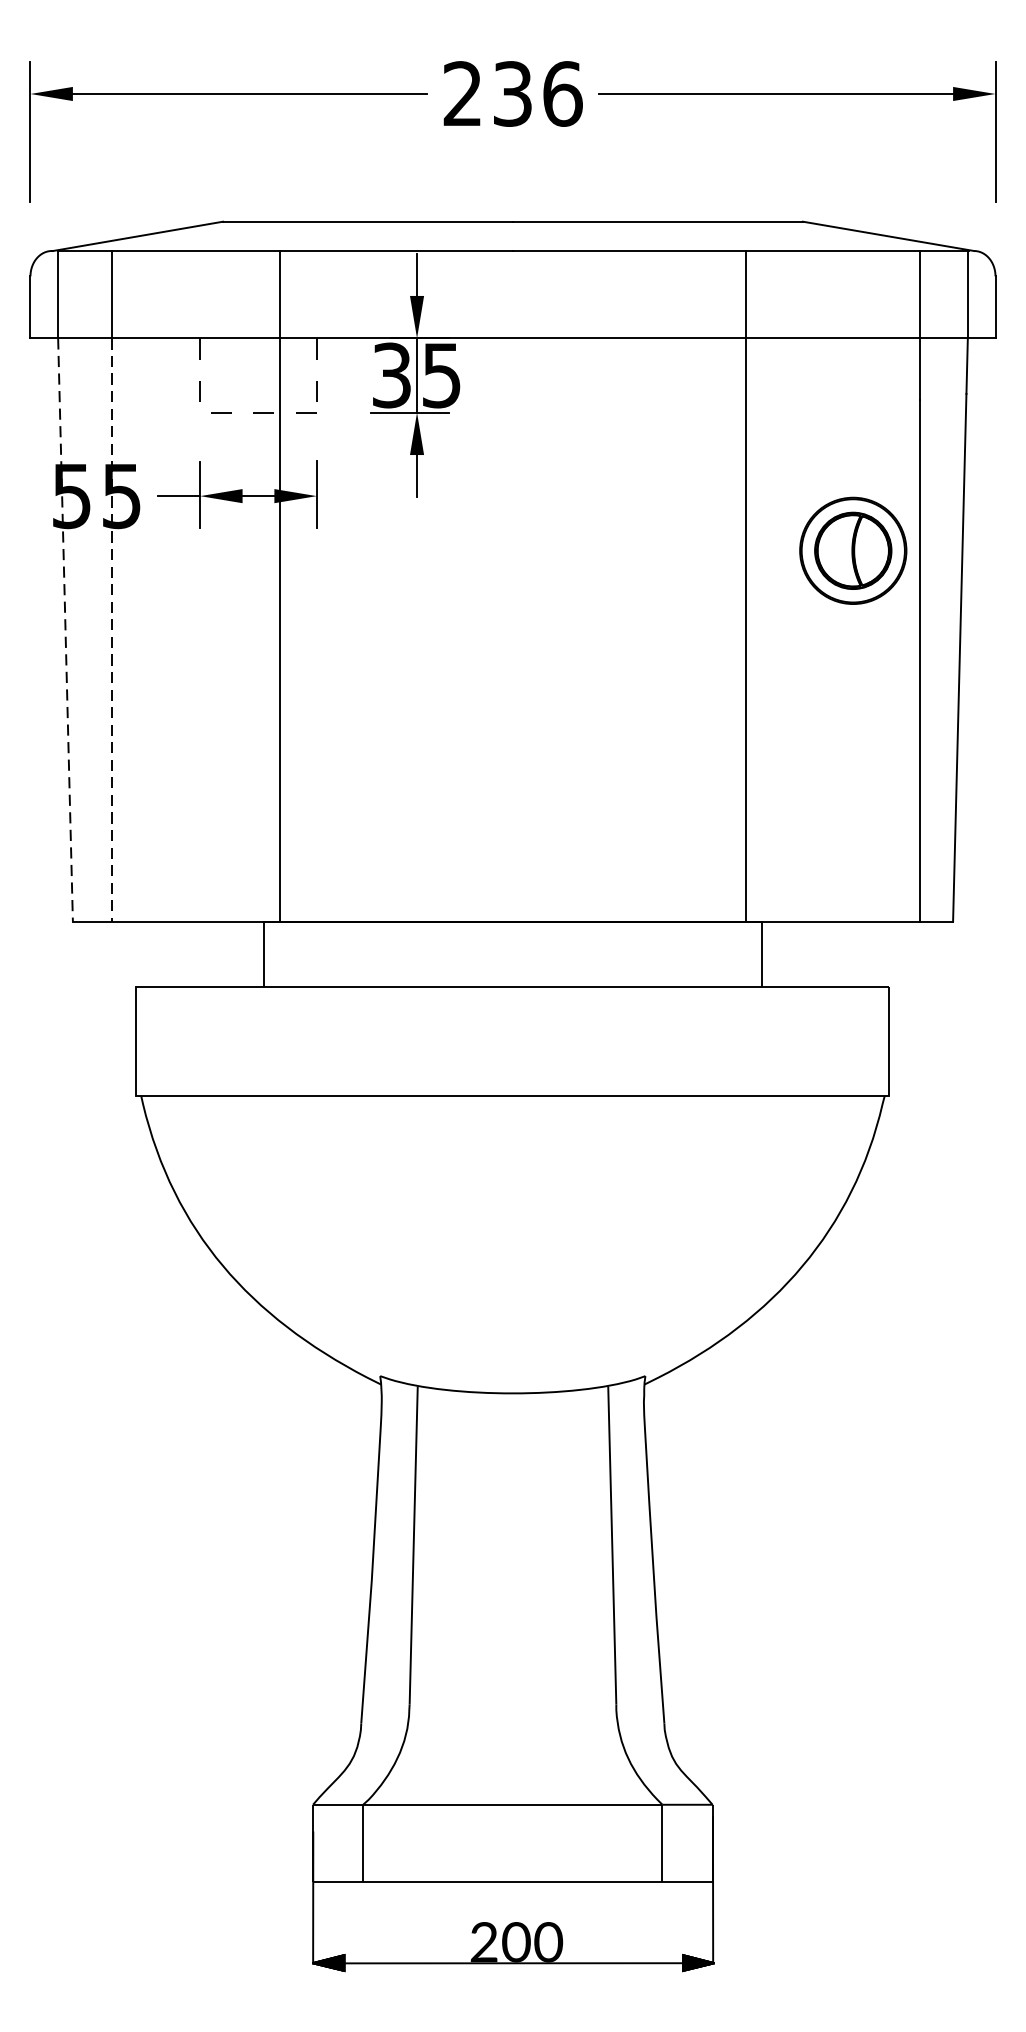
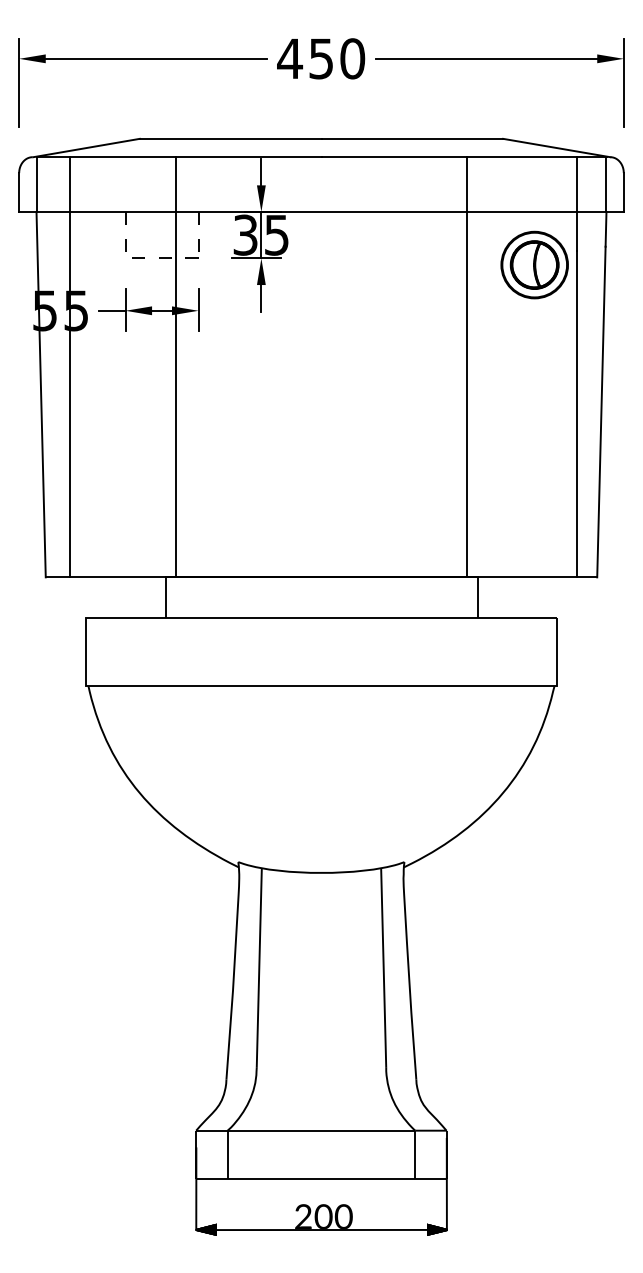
text: (513, 93) -> (321, 58), 236 -> 450
part: (852, 549) -> (534, 264), moved
line: (66, 629) -> (41, 394), dashed -> solid
line: (112, 629) -> (70, 394), dashed -> solid

